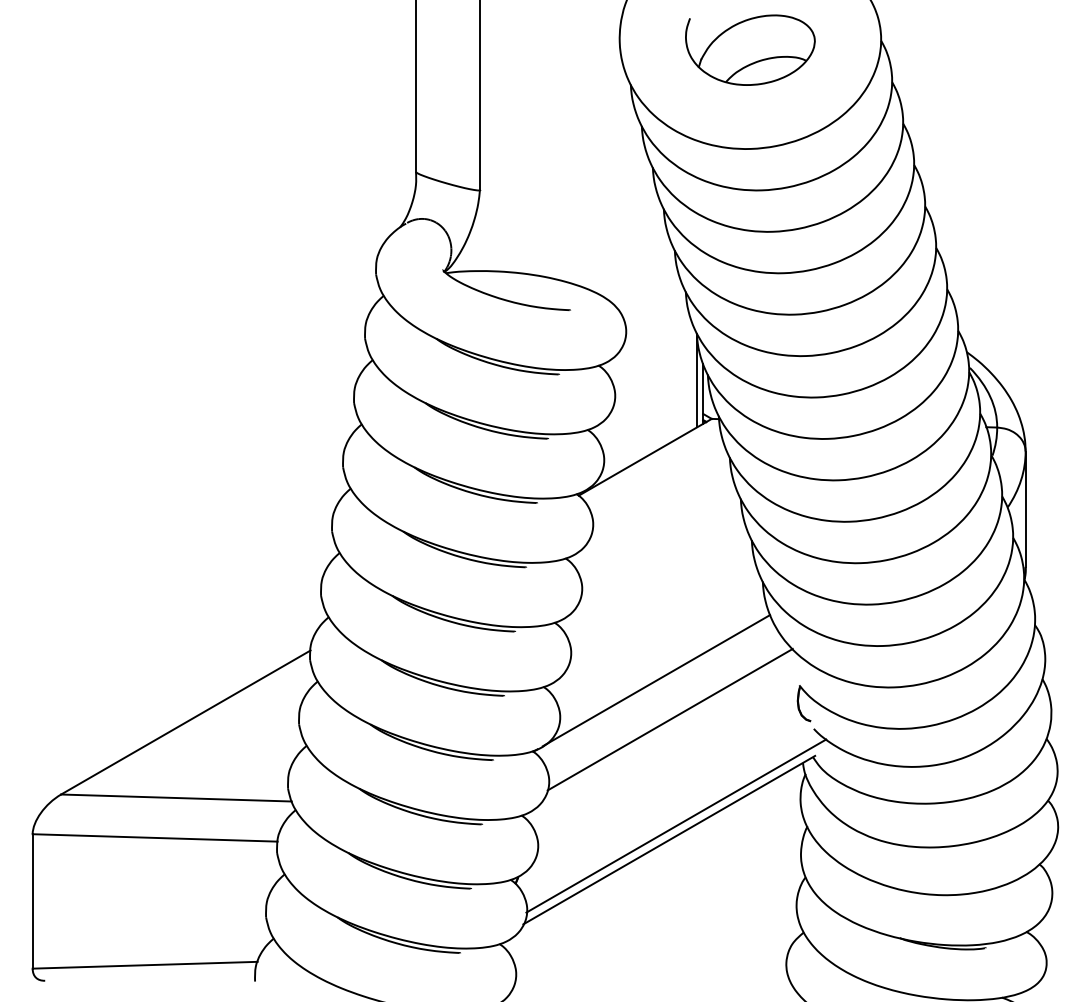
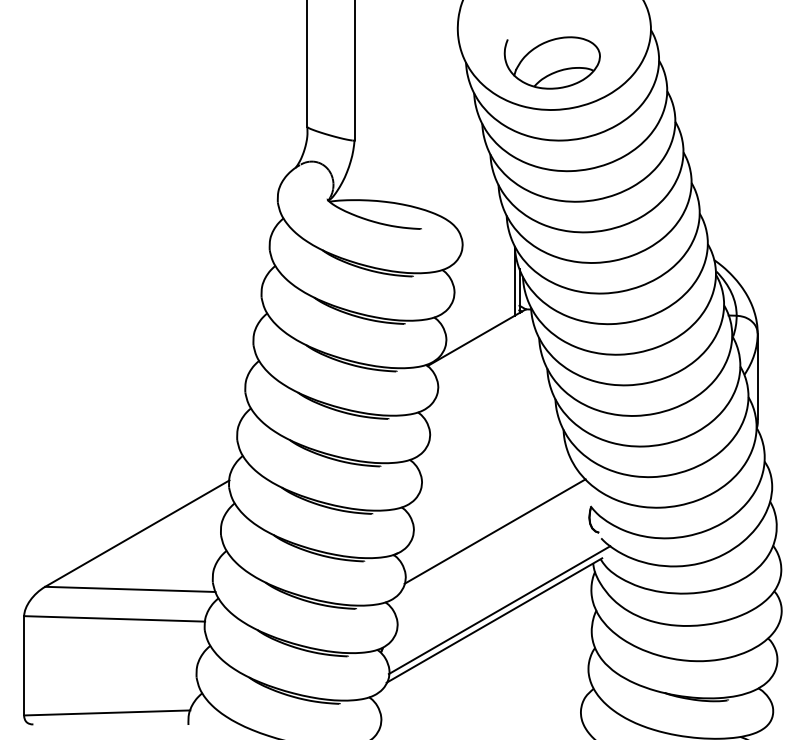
part: (749, 49) -> (551, 62), moved
line: (655, 680) -> (484, 502), removed

